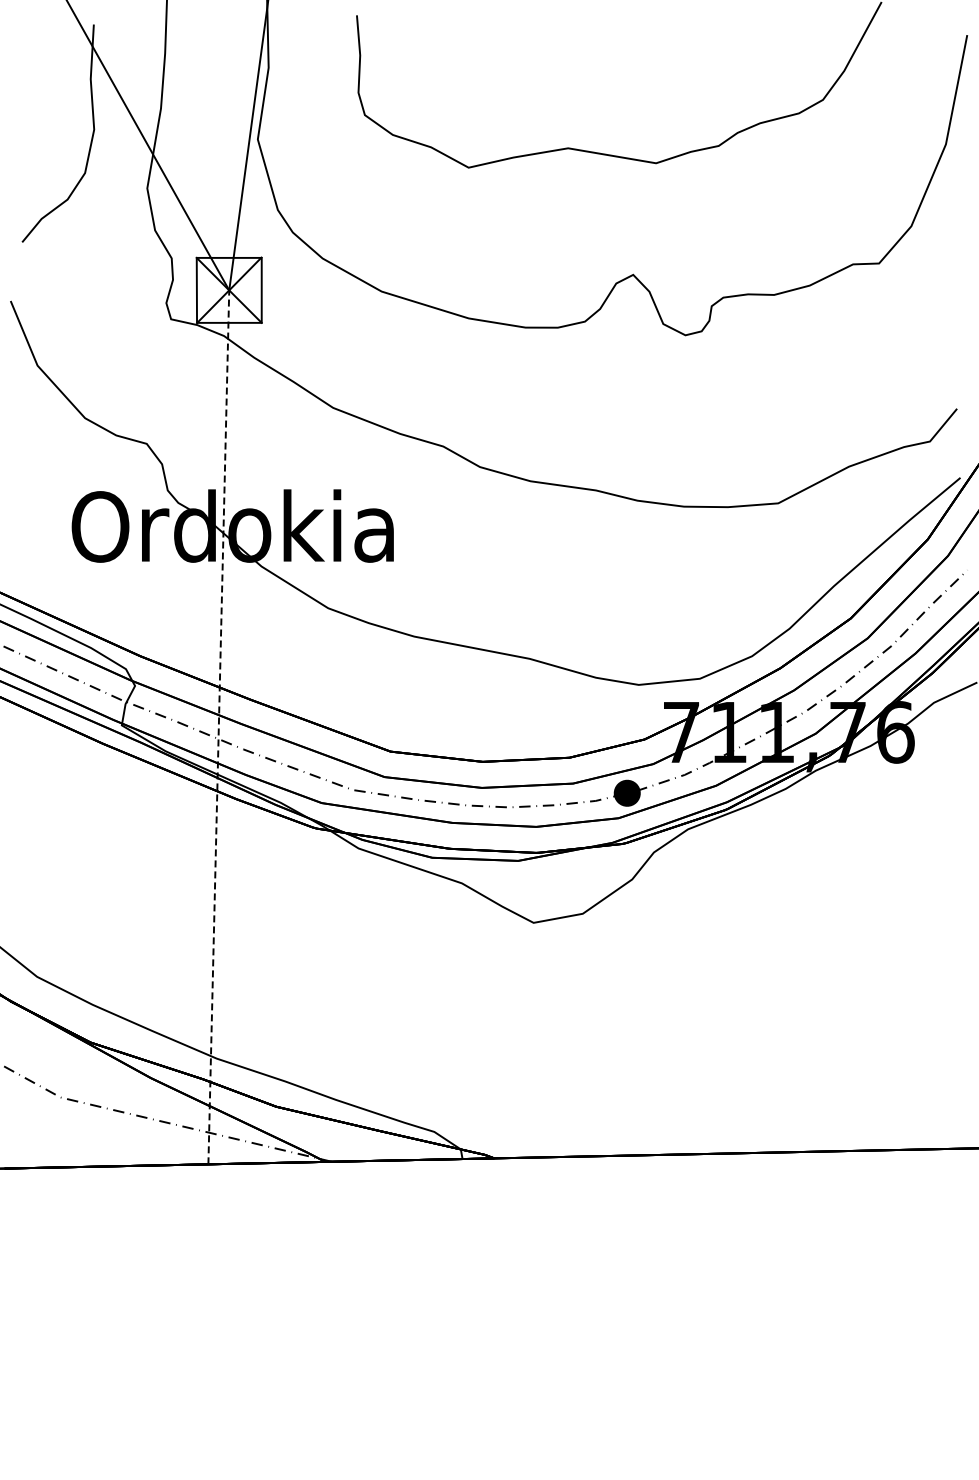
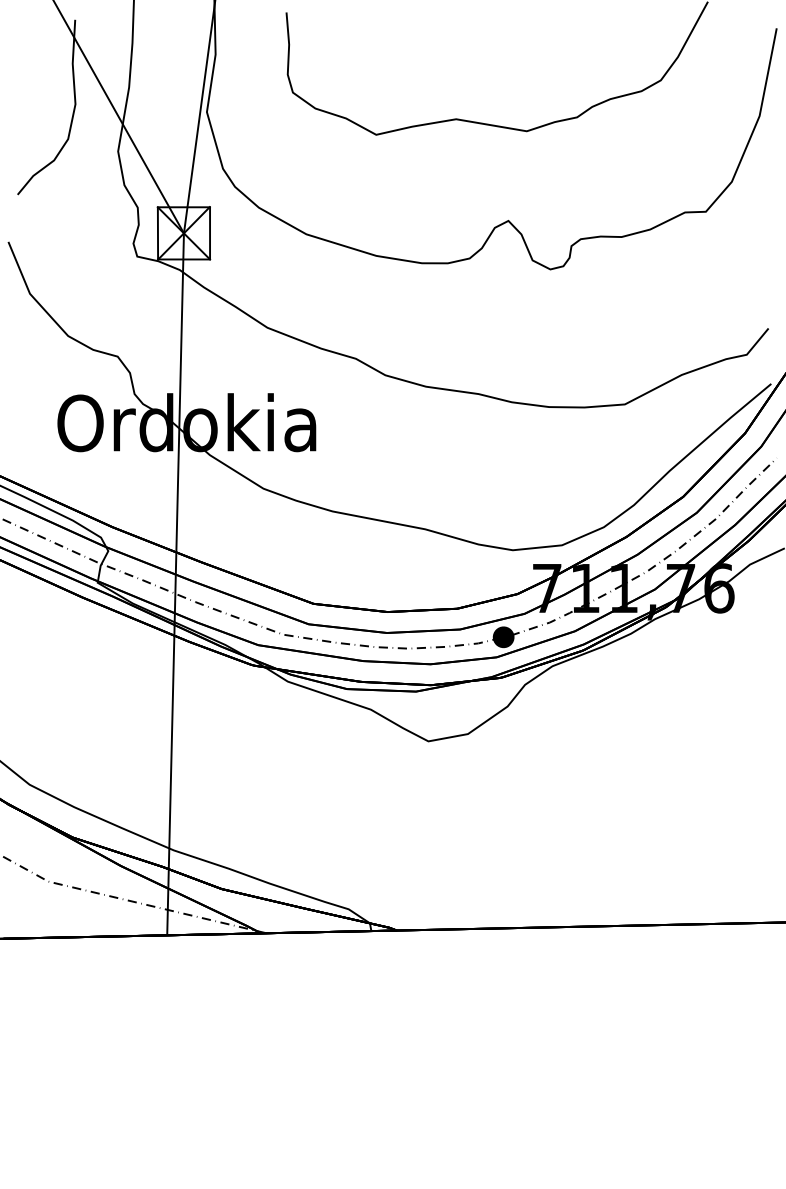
line: (218, 726) -> (175, 583), dashed -> solid

